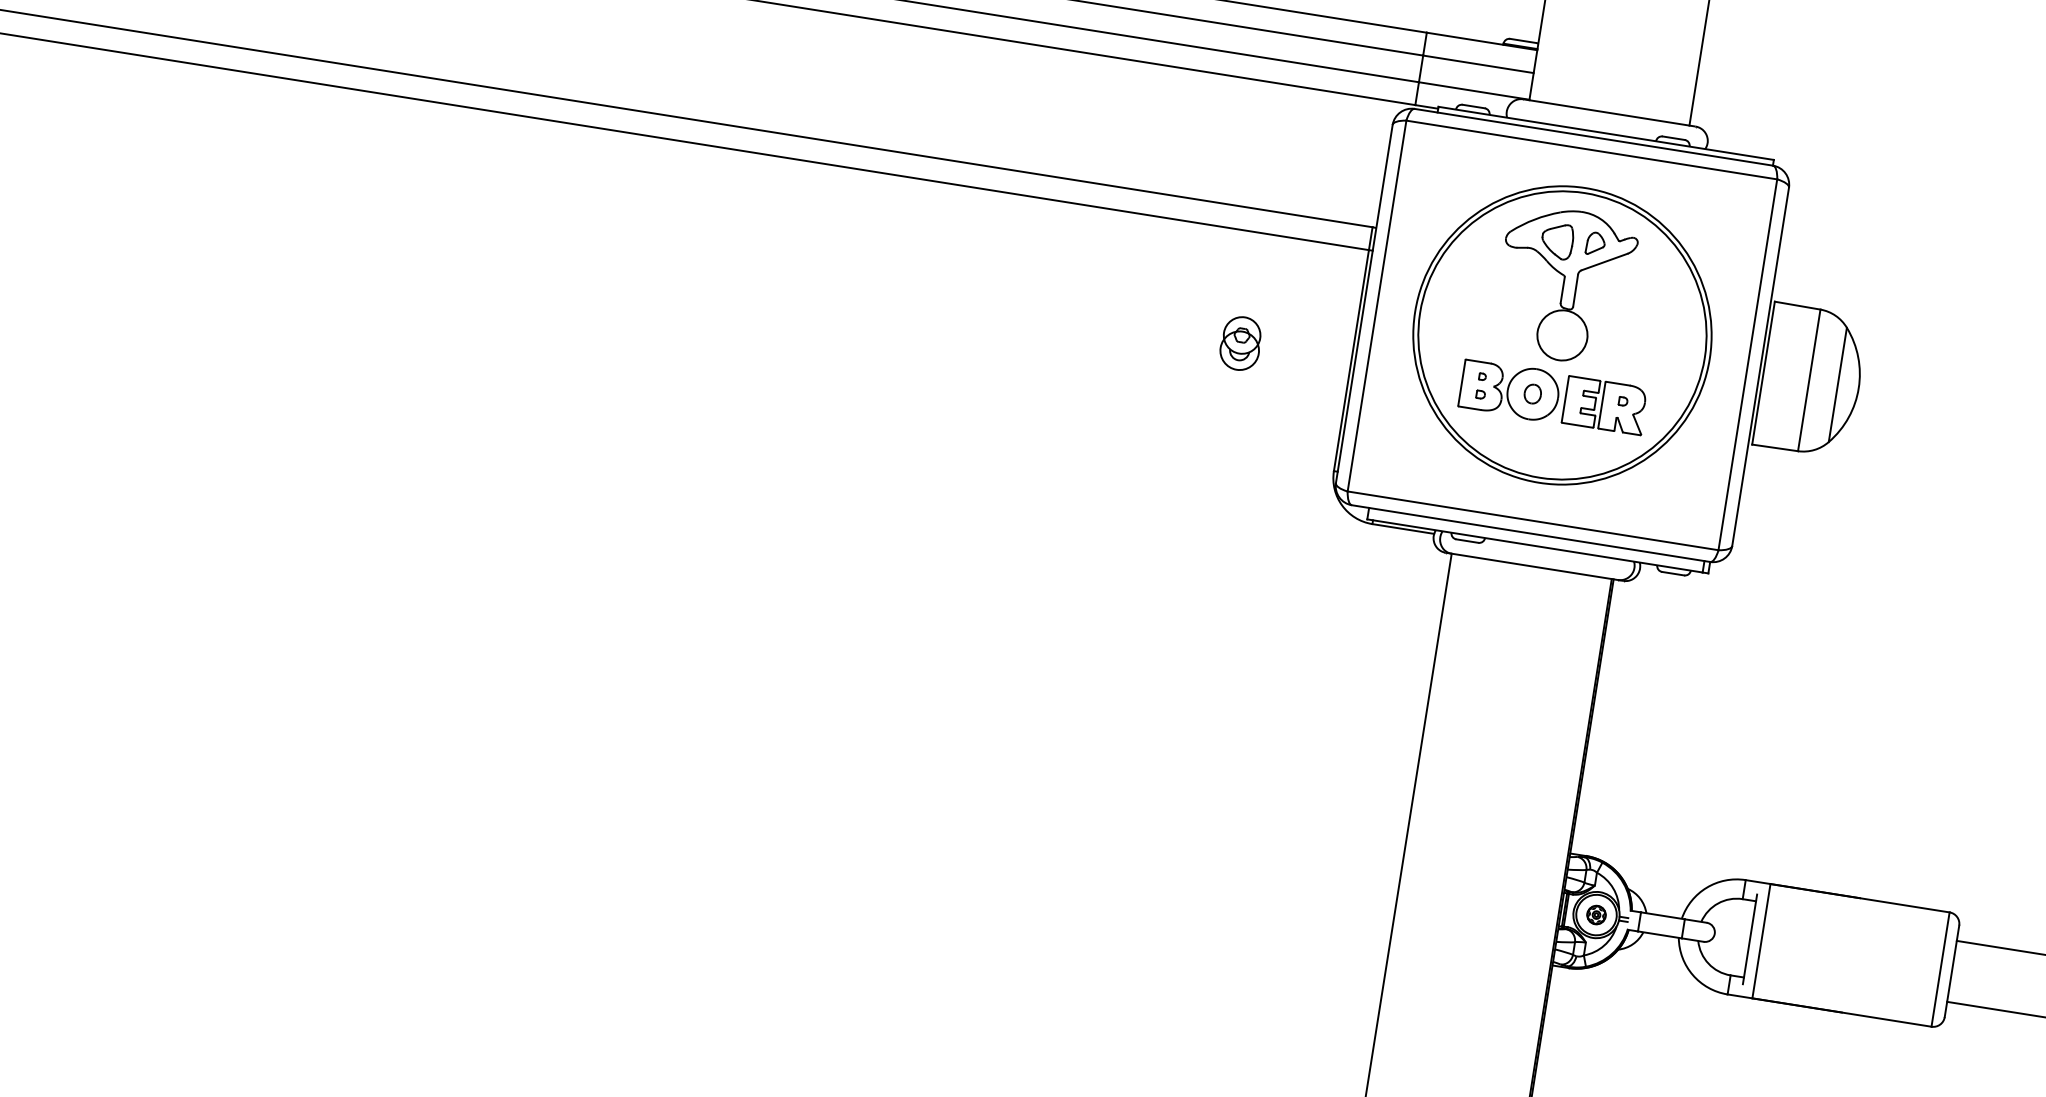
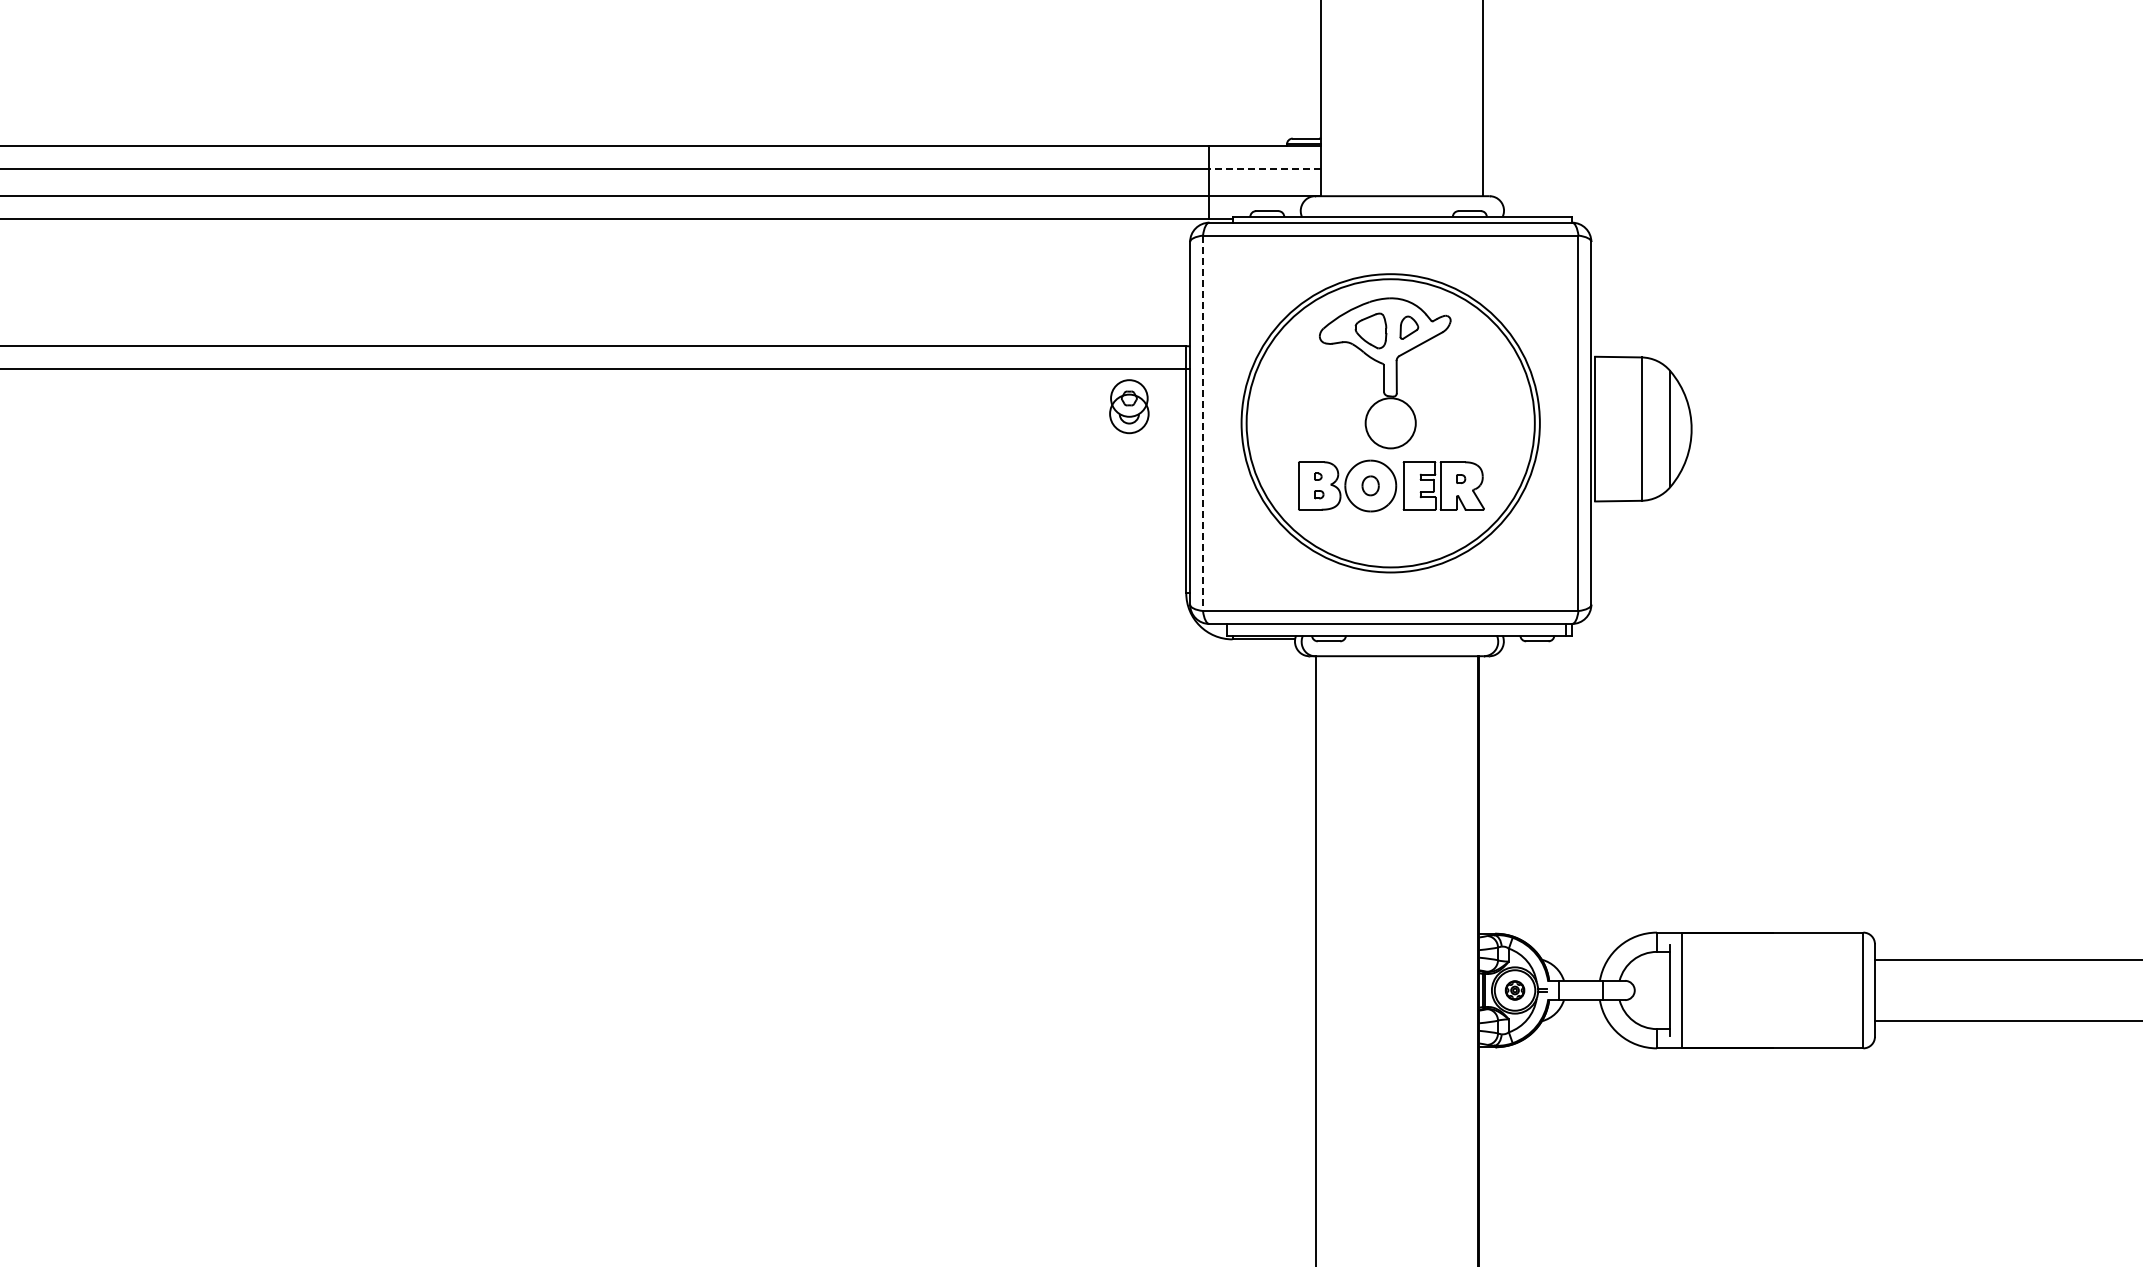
line: (1478, 64) -> (1265, 168), solid -> dashed
line: (1377, 306) -> (1203, 423), solid -> dashed
part: (1241, 343) -> (1129, 406), moved

